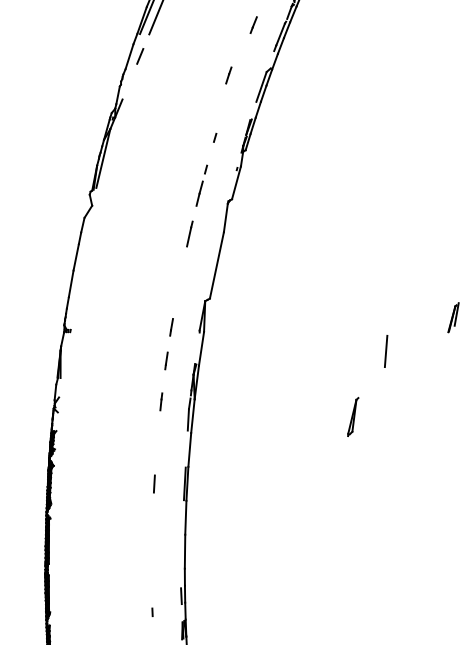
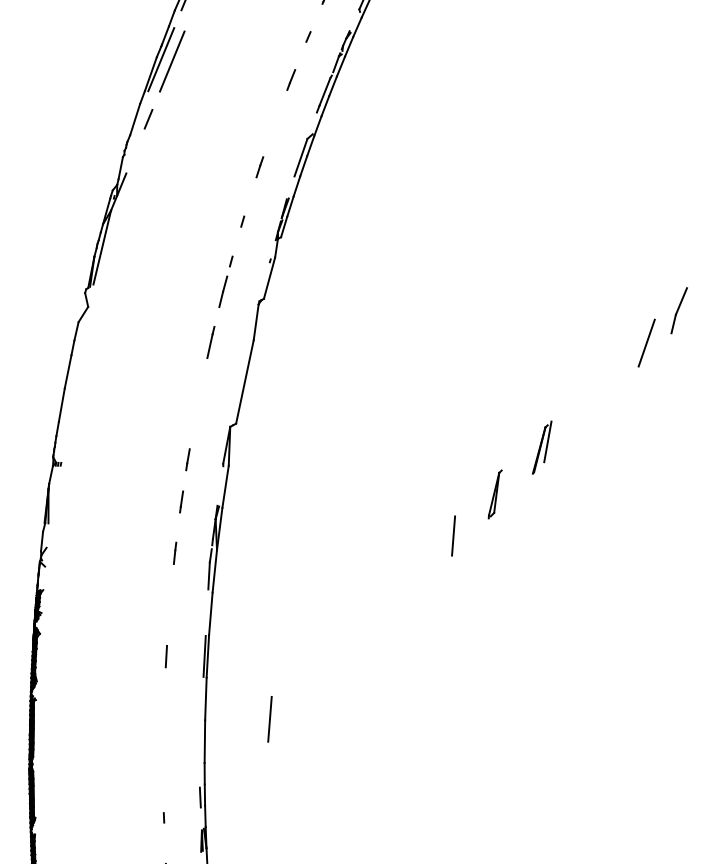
line: (228, 75) -> (259, 167), moved
part: (453, 317) -> (542, 447), size x1.43
line: (386, 351) -> (453, 535), moved
part: (352, 417) -> (494, 494), moved
line: (236, 534) -> (269, 719), added

